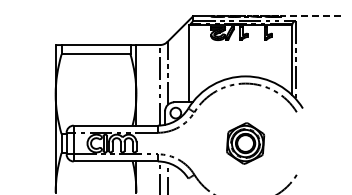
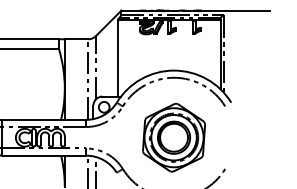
line: (310, 16) -> (238, 10), dashed -> solid
part: (245, 143) -> (173, 137), size x1.67

